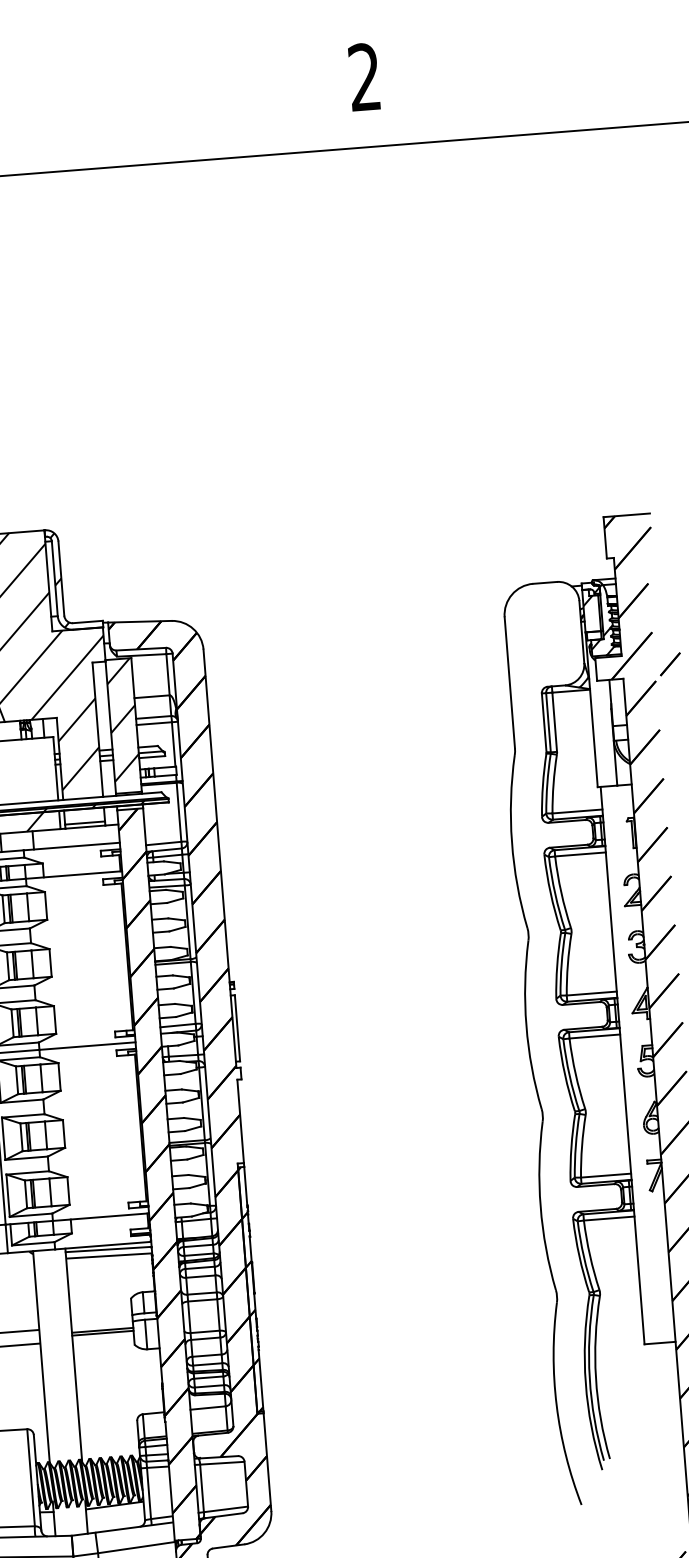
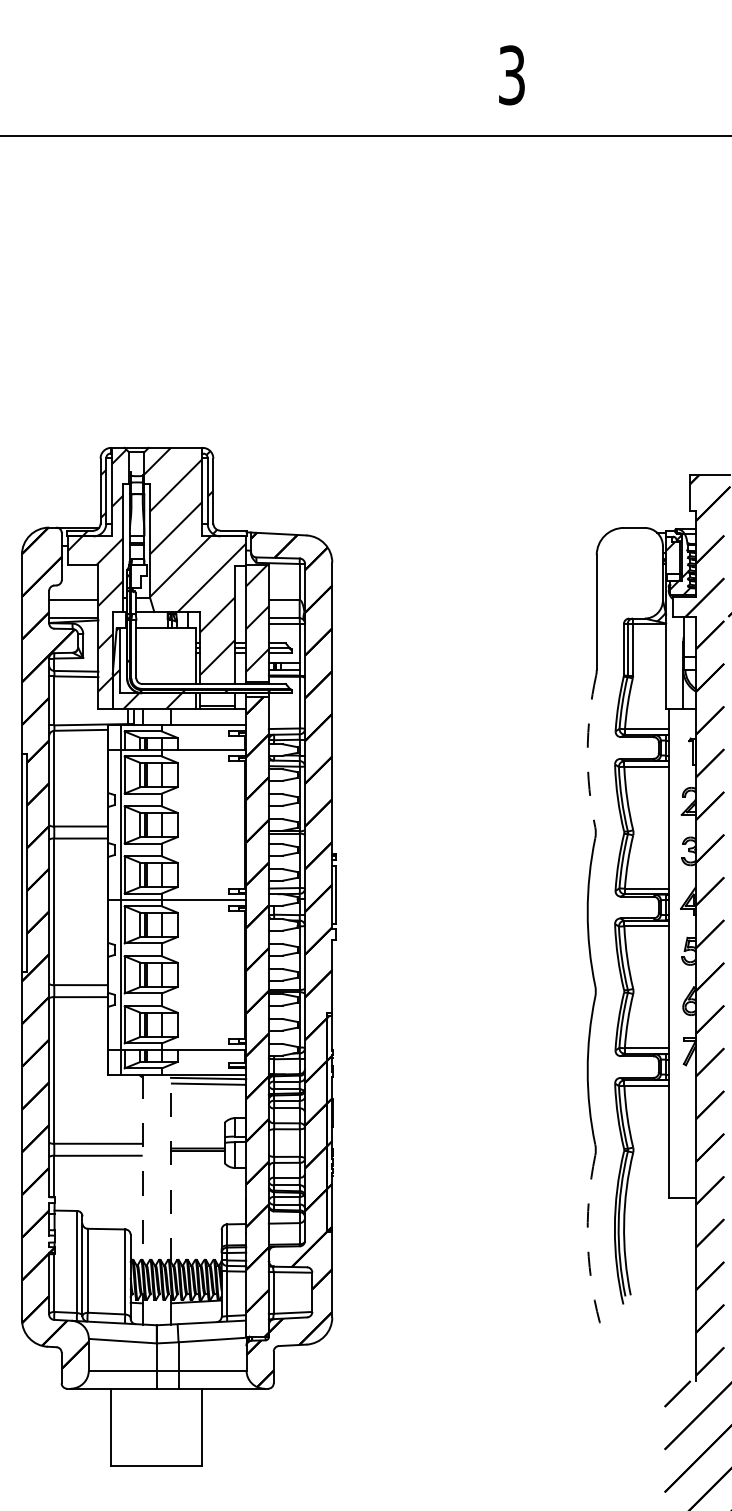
text: (364, 77) -> (511, 75), 2 -> 3
arc: (511, 842) -> (587, 751), solid -> dashed
line: (73, 1355) -> (170, 1168), solid -> dashed
line: (41, 1356) -> (142, 1167), solid -> dashed
arc: (557, 1405) -> (588, 1245), solid -> dashed

